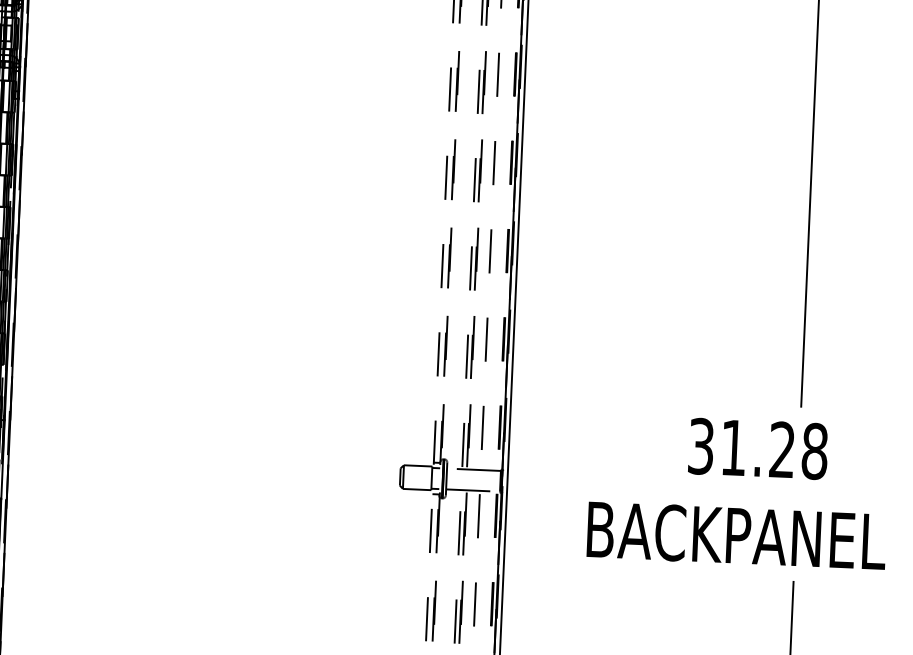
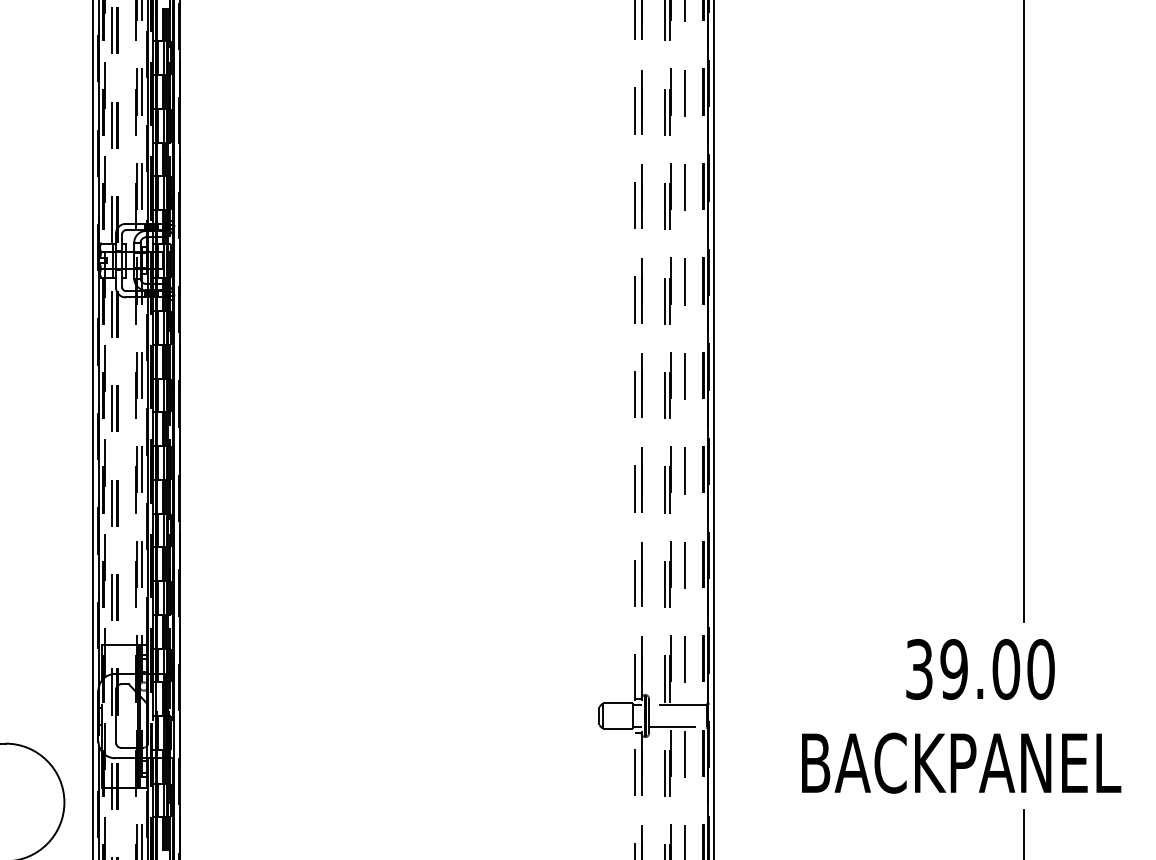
text: (774, 449) -> (997, 669), 31.28 -> 39.00

